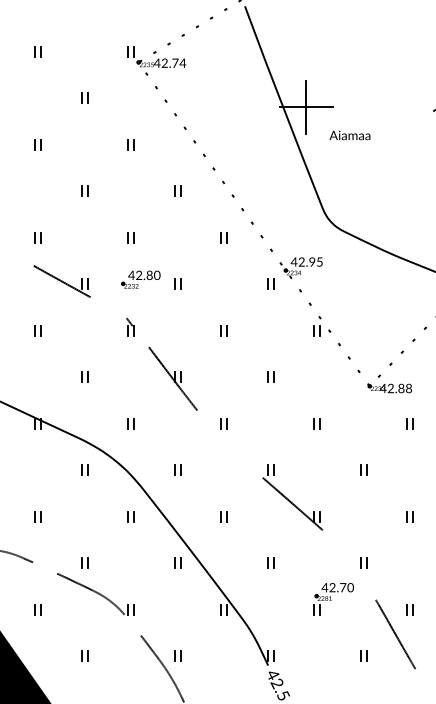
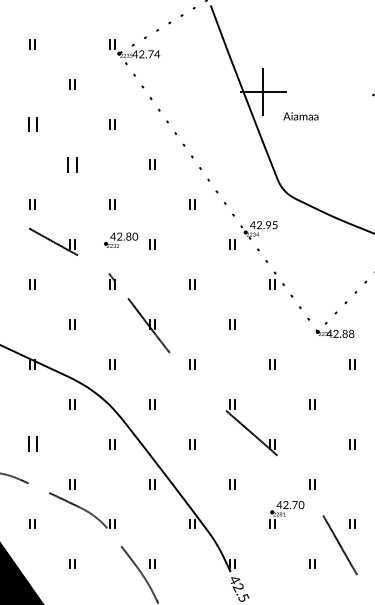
part: (37, 144) -> (32, 124), size x1.6
part: (84, 190) -> (72, 163), size x1.6
part: (37, 516) -> (32, 443), size x1.6

